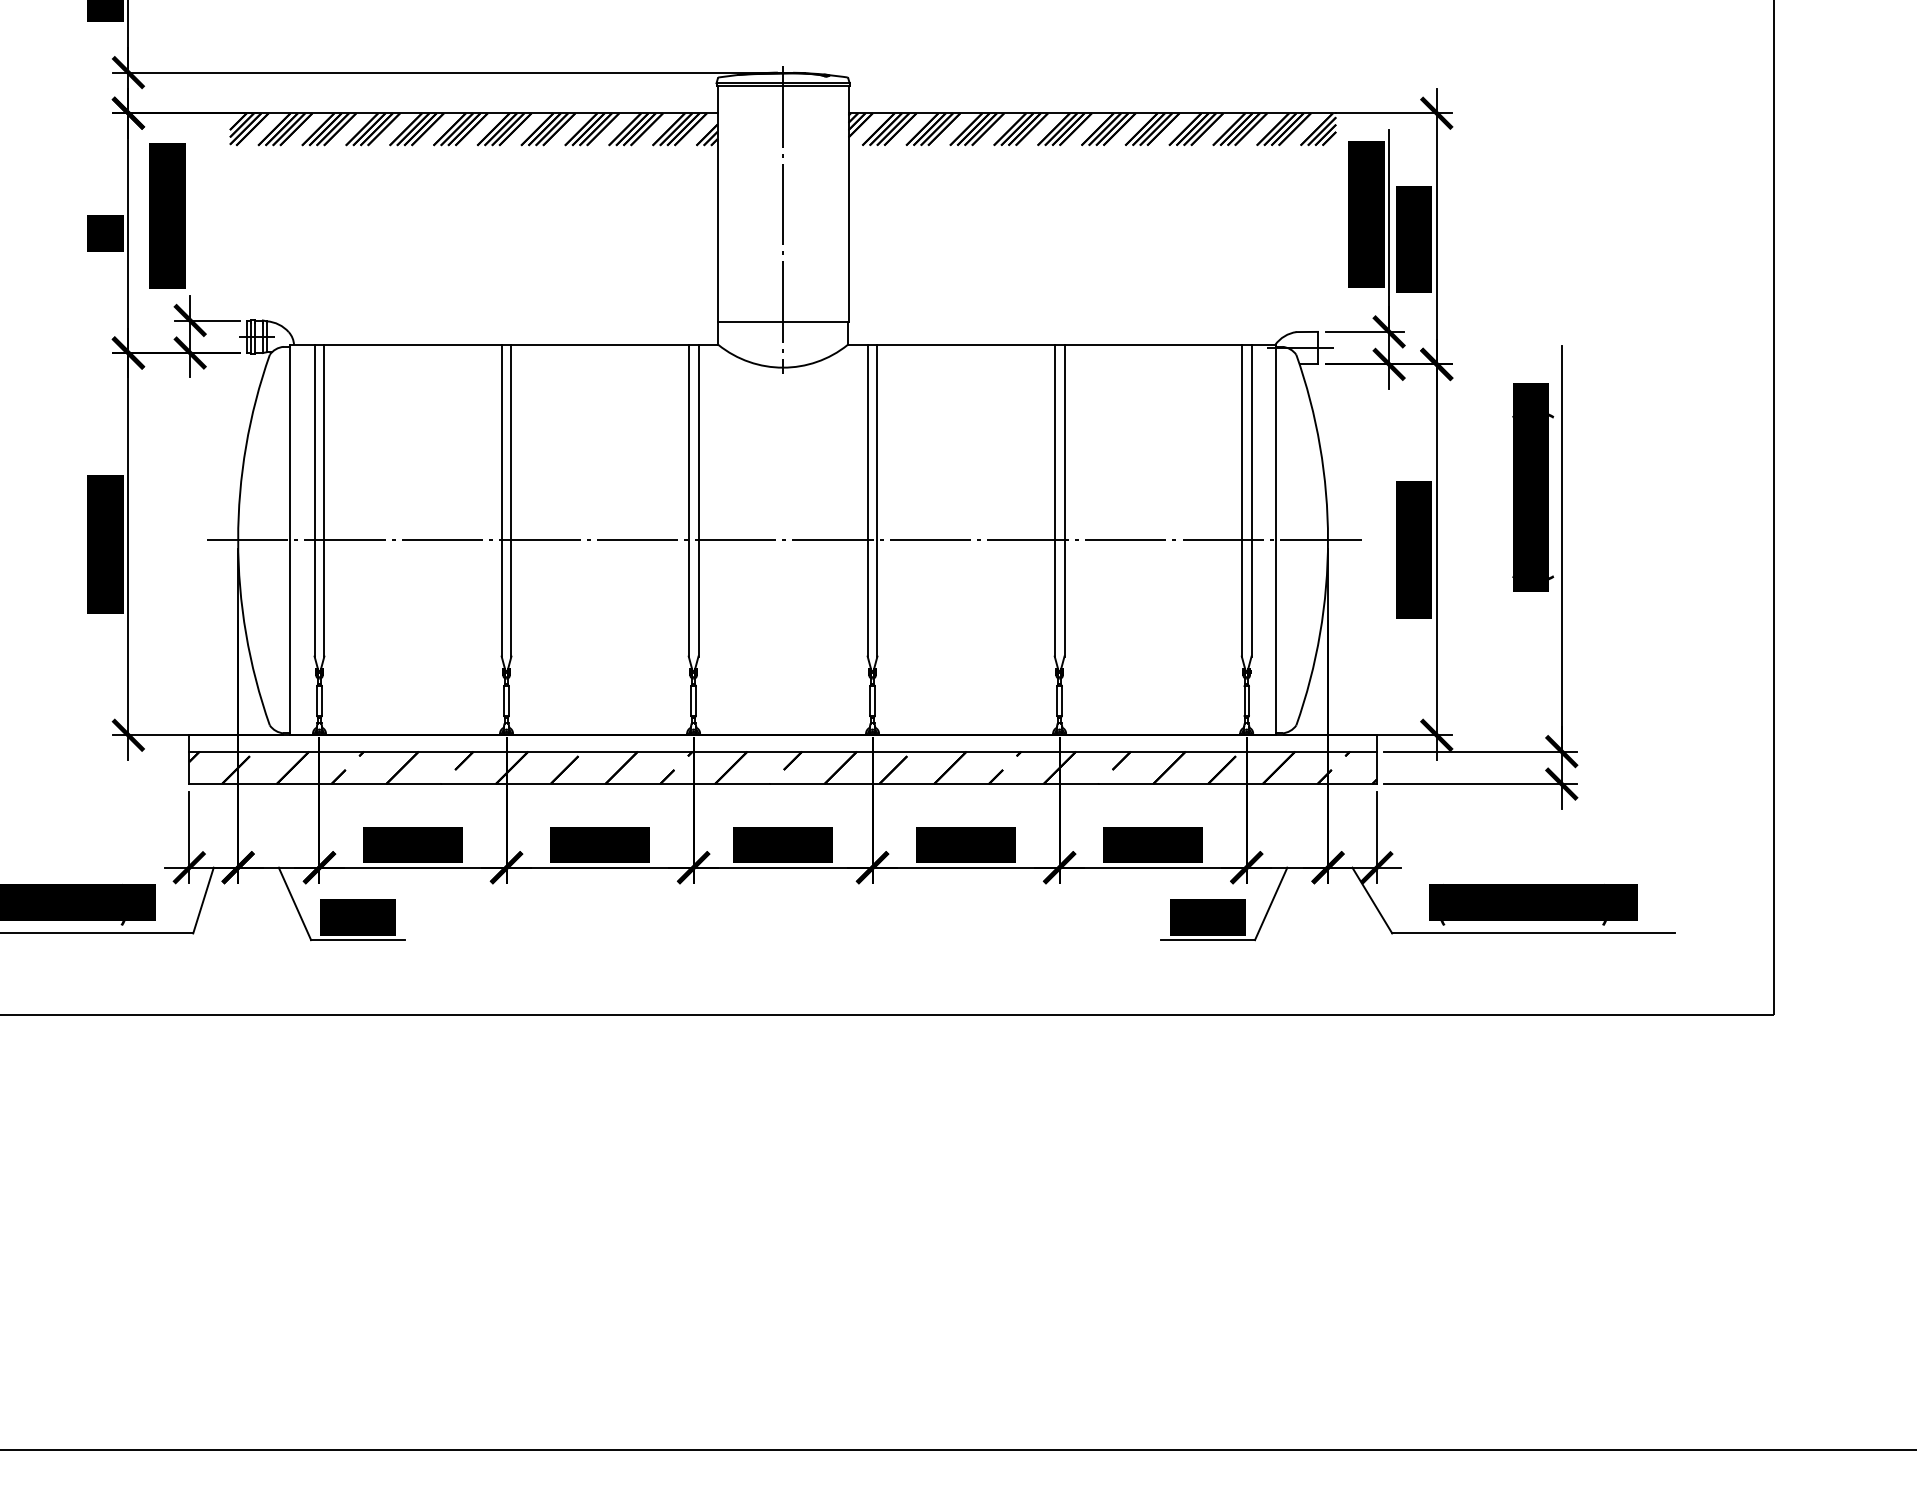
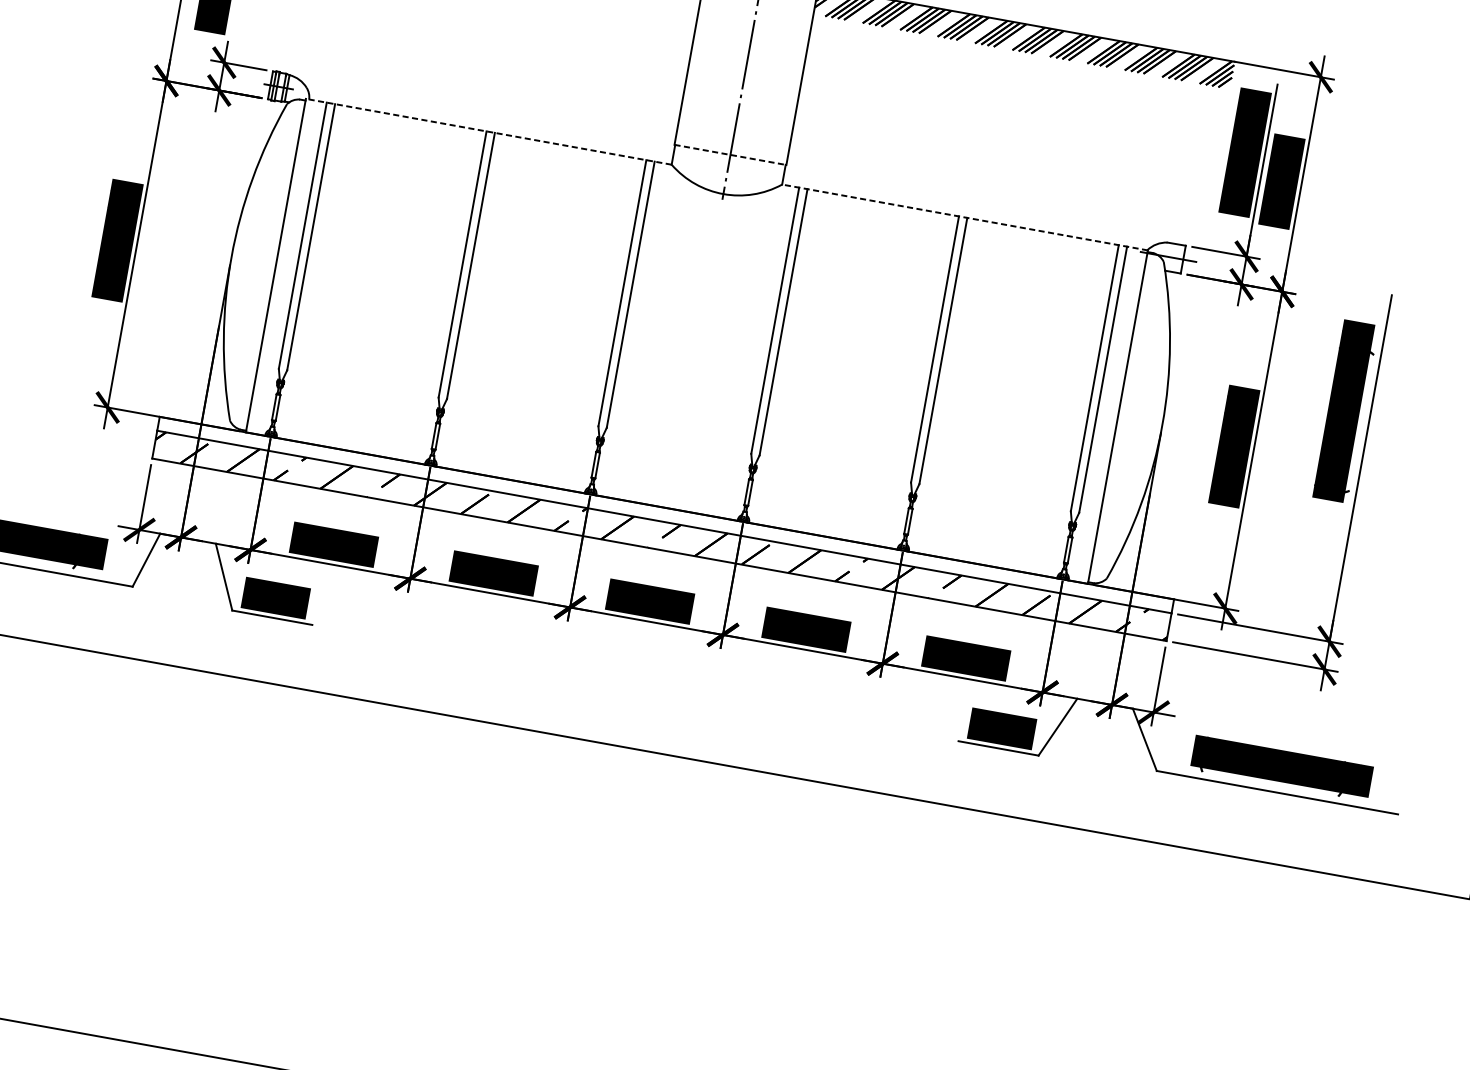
line: (783, 321) -> (730, 154), solid -> dashed
line: (503, 344) -> (488, 131), solid -> dashed
line: (1061, 344) -> (964, 217), solid -> dashed
line: (783, 540) -> (697, 341), removed

